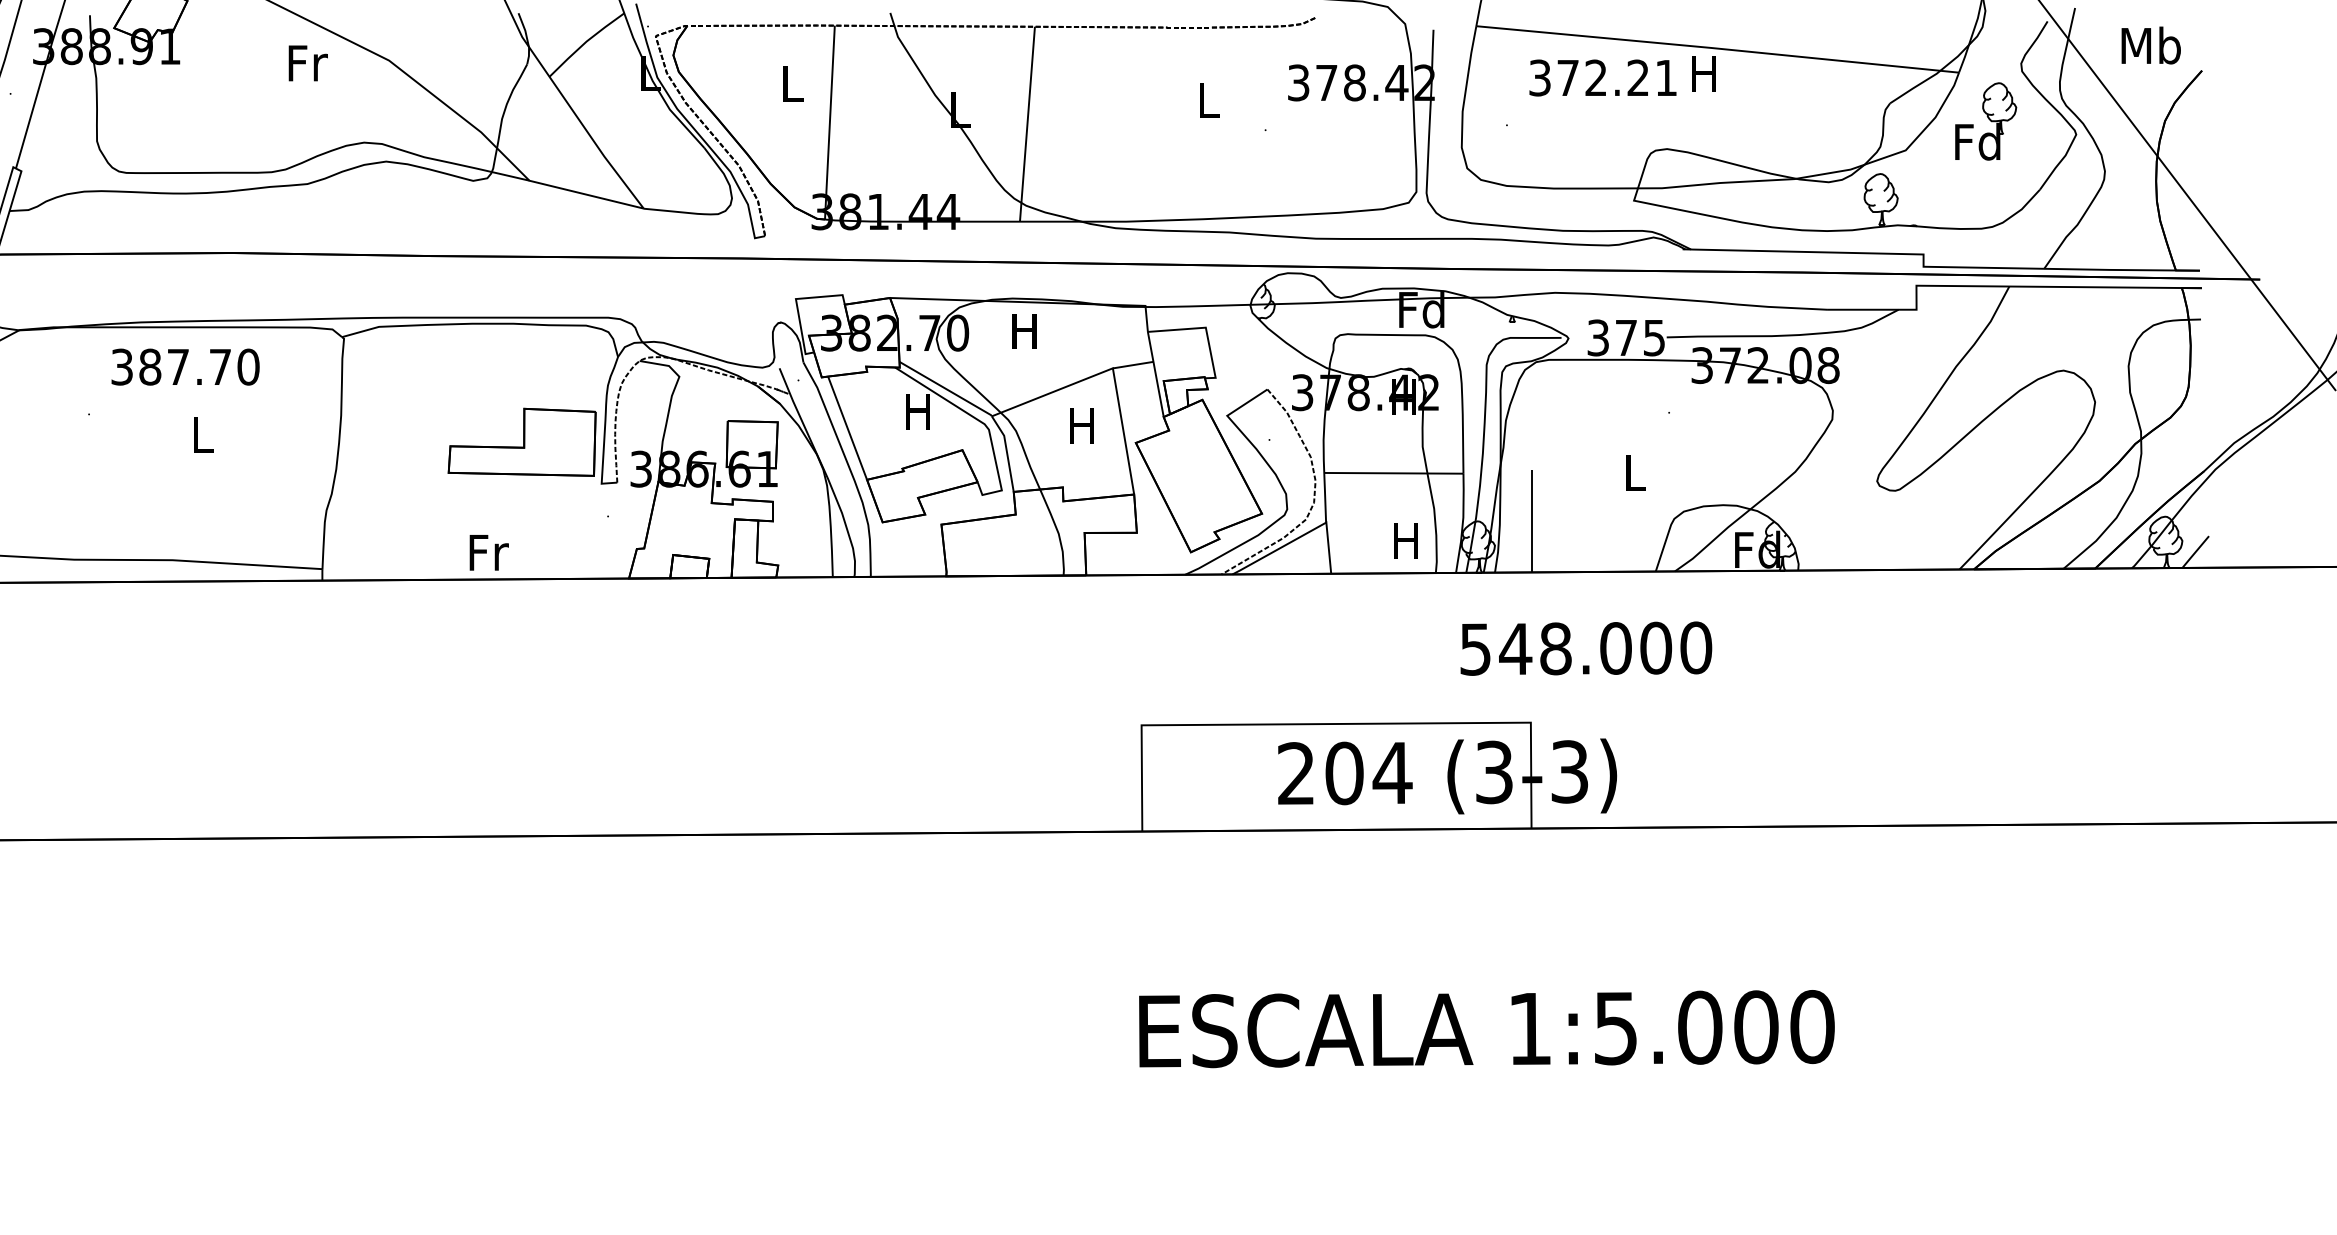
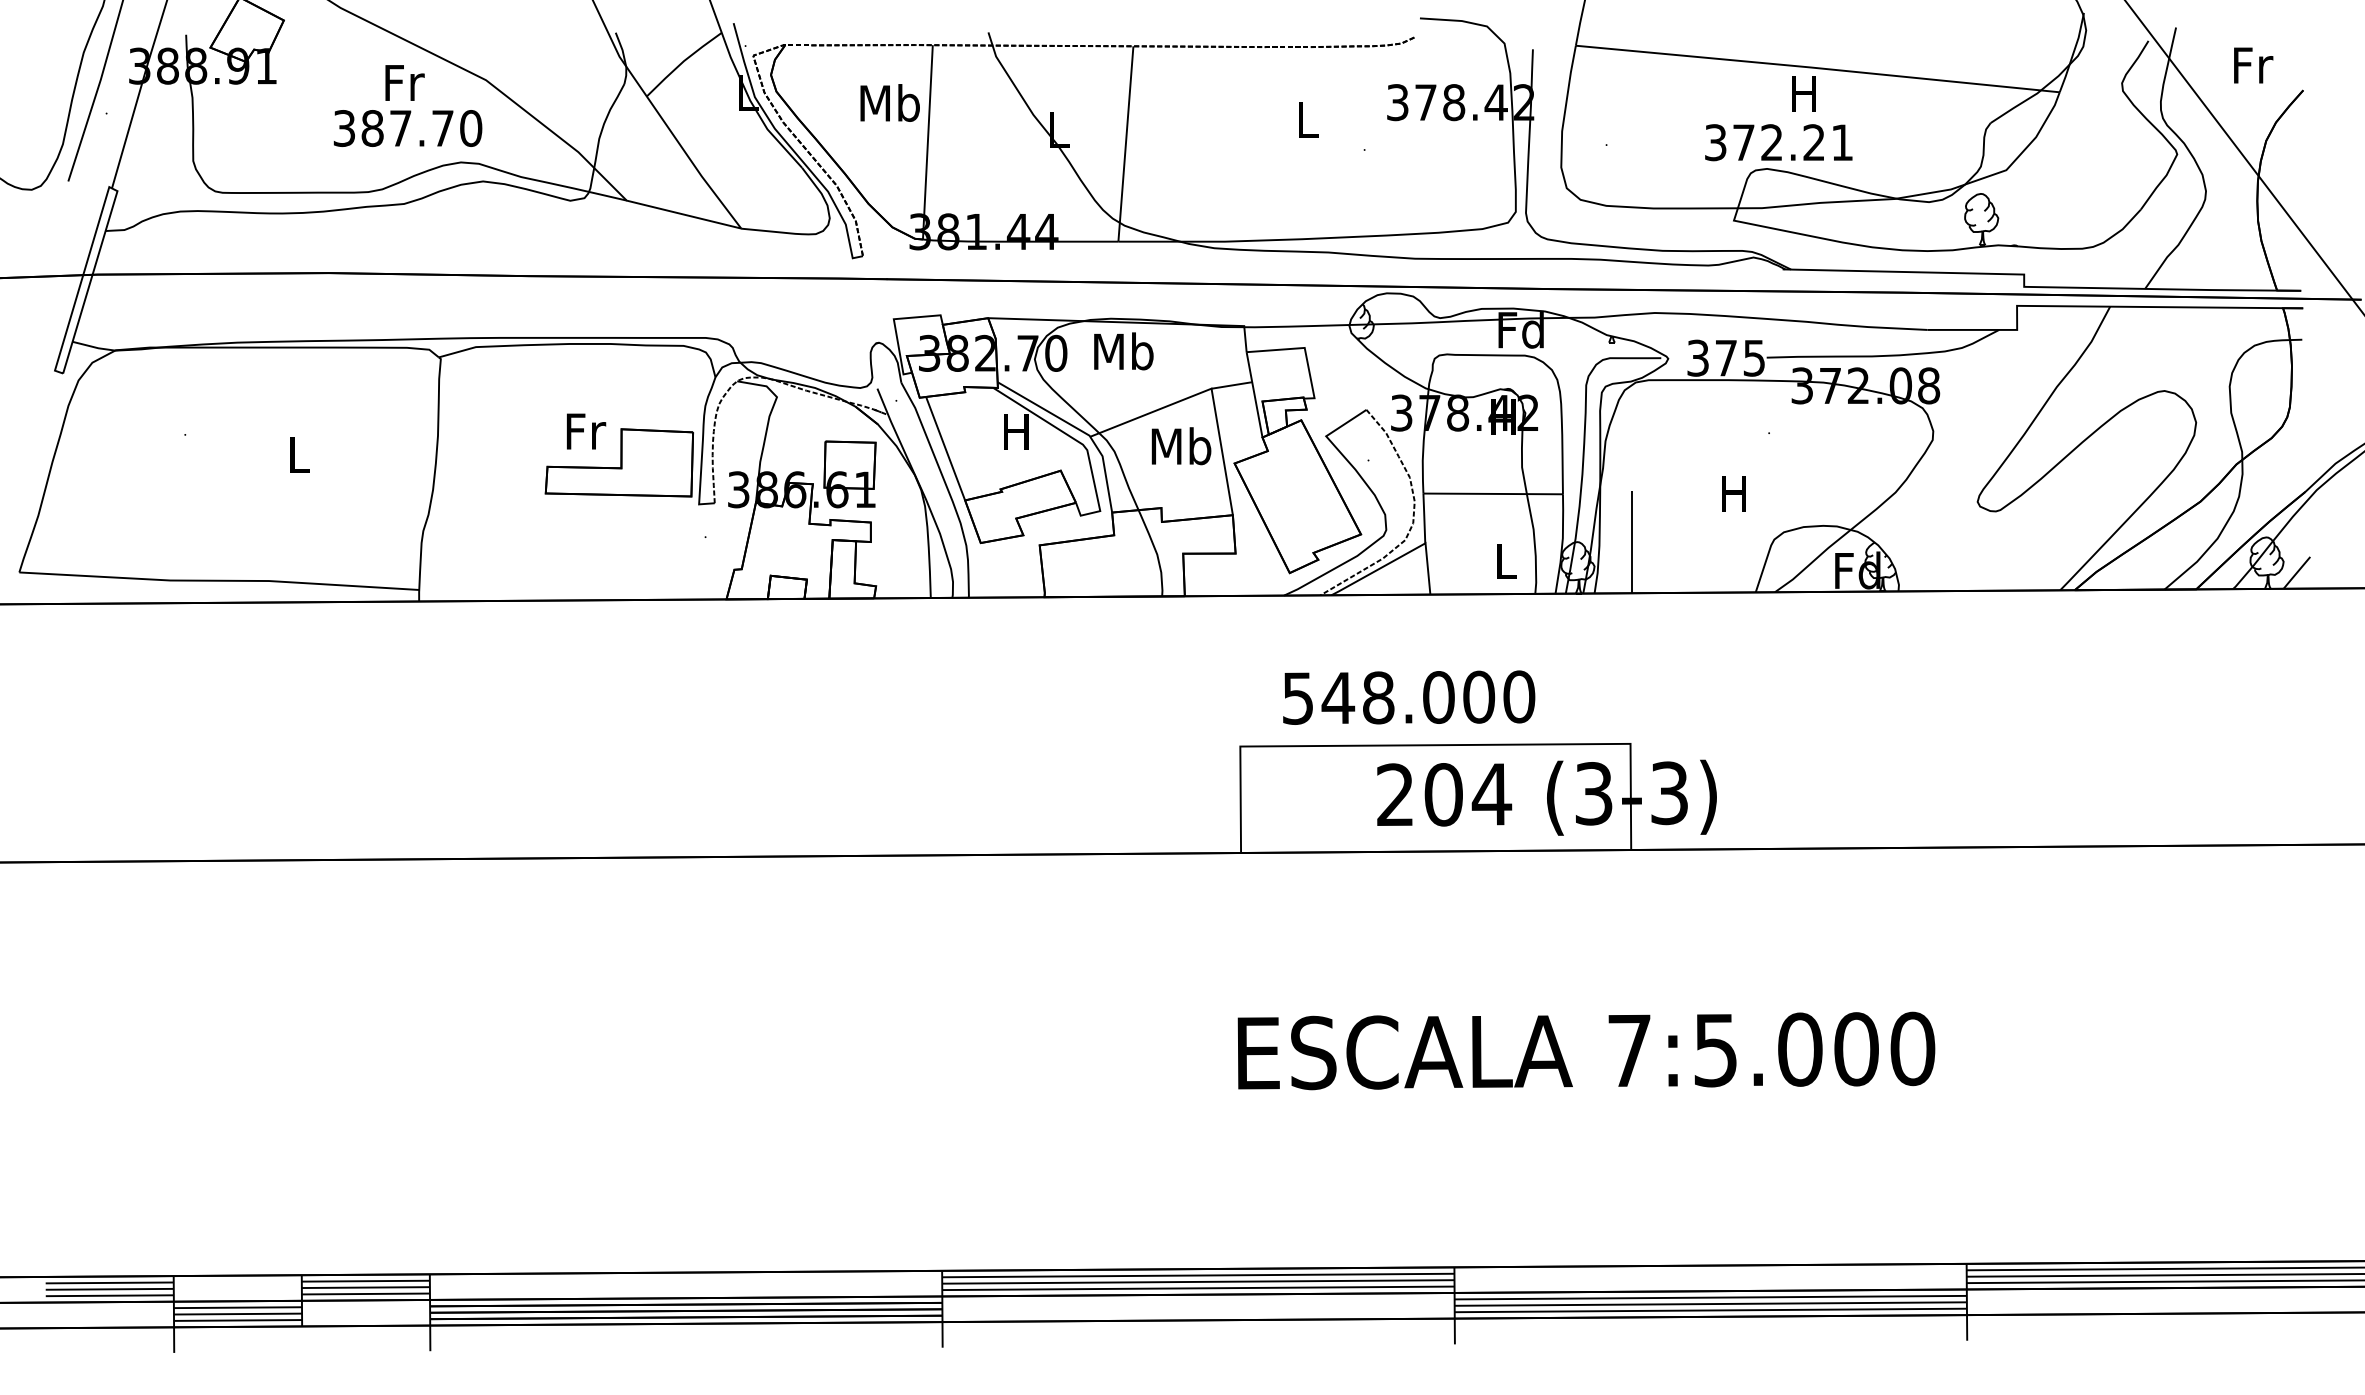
text: (2151, 45) -> (2252, 65), Mb -> Fr
text: (1602, 77) -> (1778, 142), moved
text: (791, 82) -> (889, 102), L -> Mb
part: (1985, 121) -> (2086, 141), removed
text: (1025, 331) -> (1123, 351), H -> Mb
text: (185, 367) -> (407, 128), moved
text: (1082, 426) -> (1181, 446), H -> Mb
text: (1633, 472) -> (1733, 493), L -> H
text: (1405, 540) -> (1504, 561), H -> L
text: (489, 552) -> (586, 431), moved
text: (1586, 648) -> (1409, 697), moved
text: (1529, 1028) -> (1629, 1050), 1:5.000 -> 7:5.000

